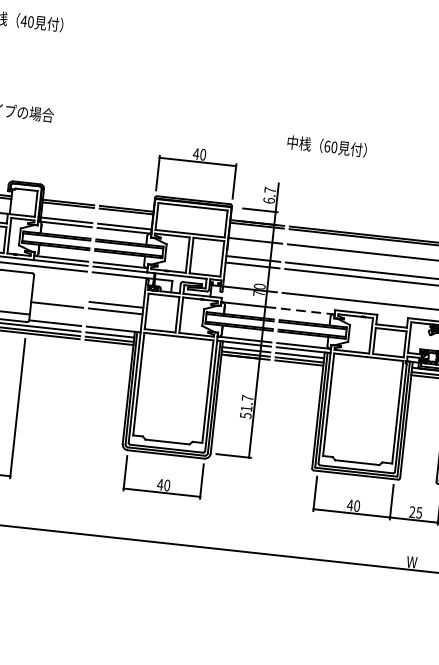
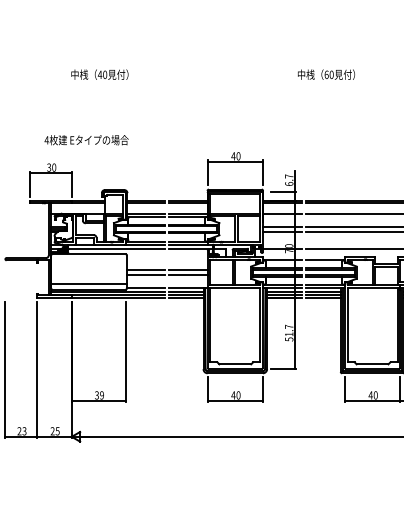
text: (327, 146) -> (326, 74), moved
line: (57, 298) -> (145, 270), added
line: (307, 311) -> (325, 260), dashed -> solid

